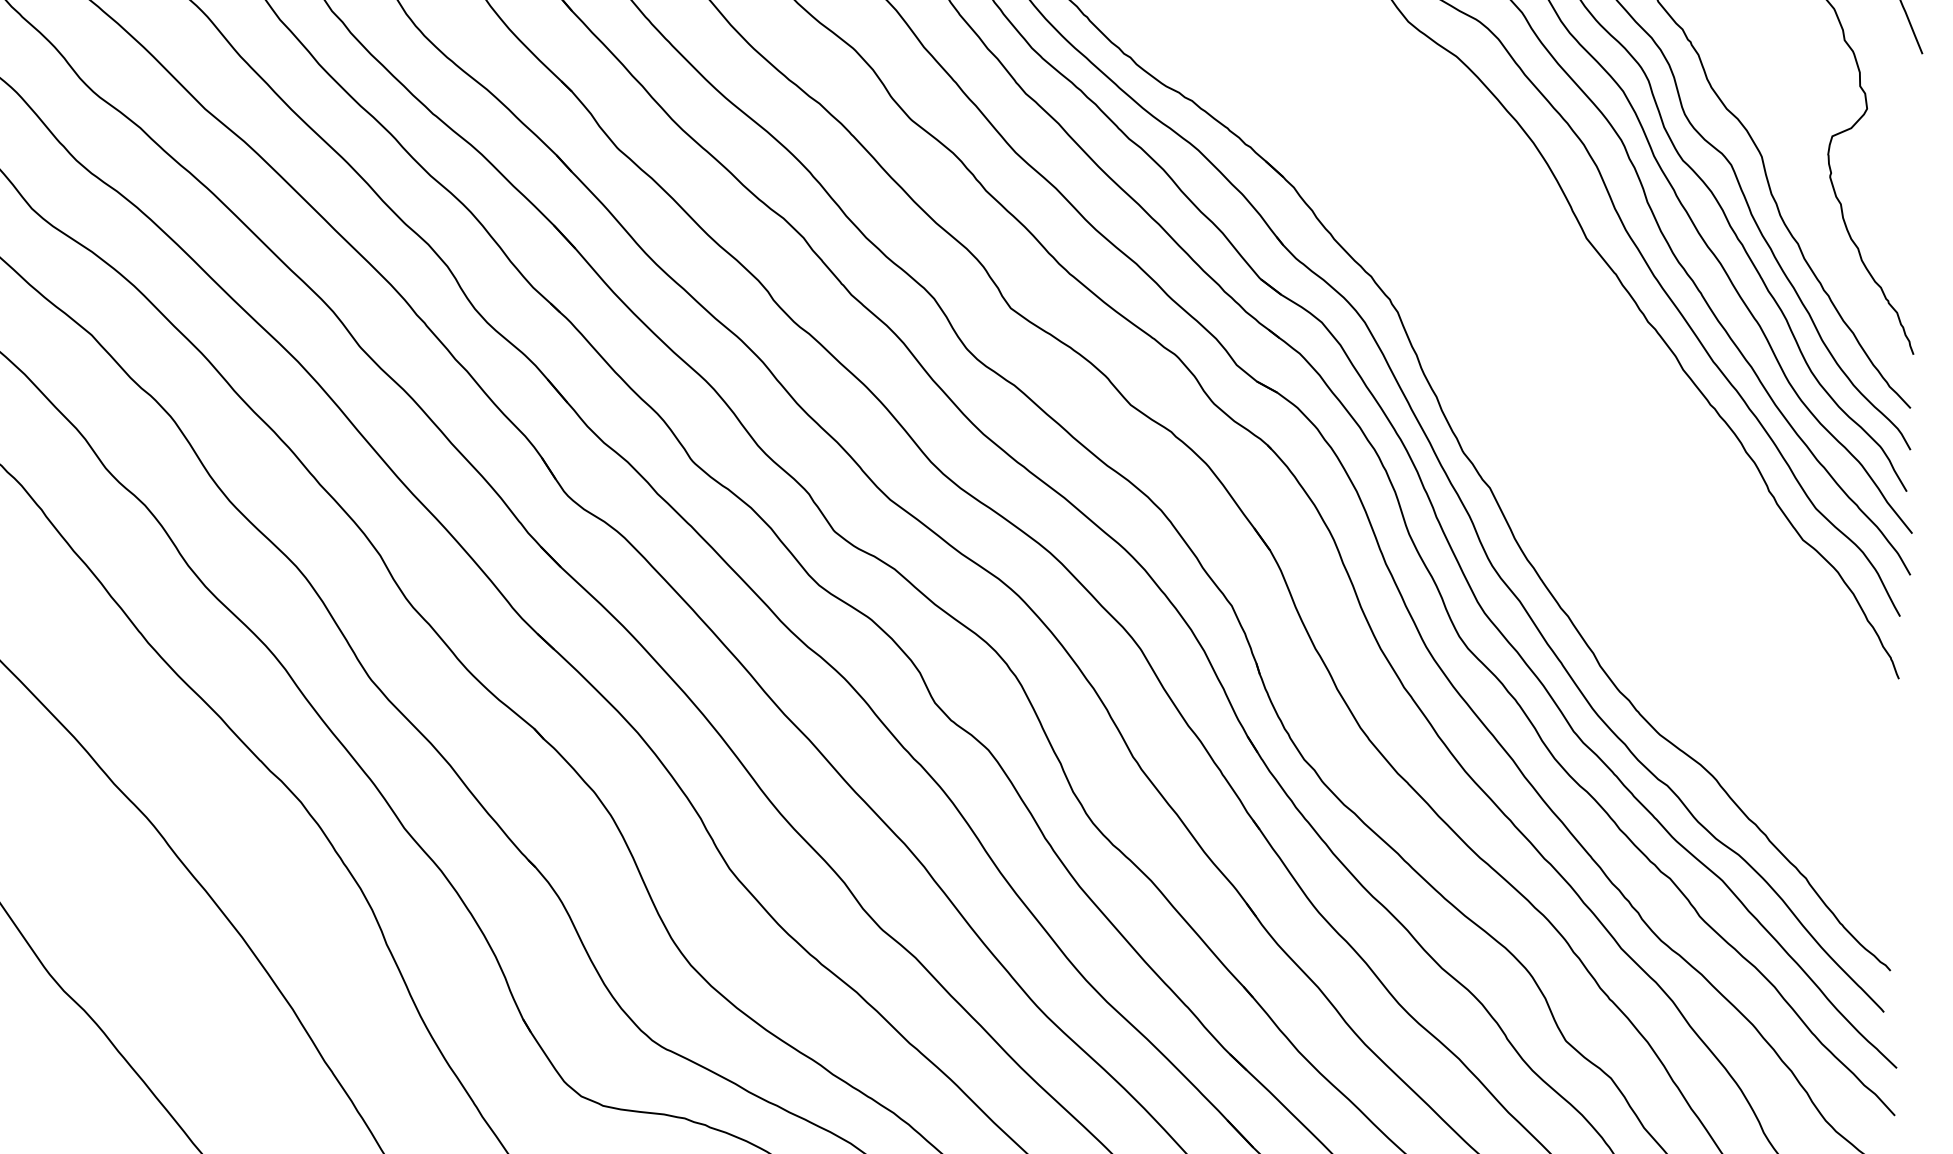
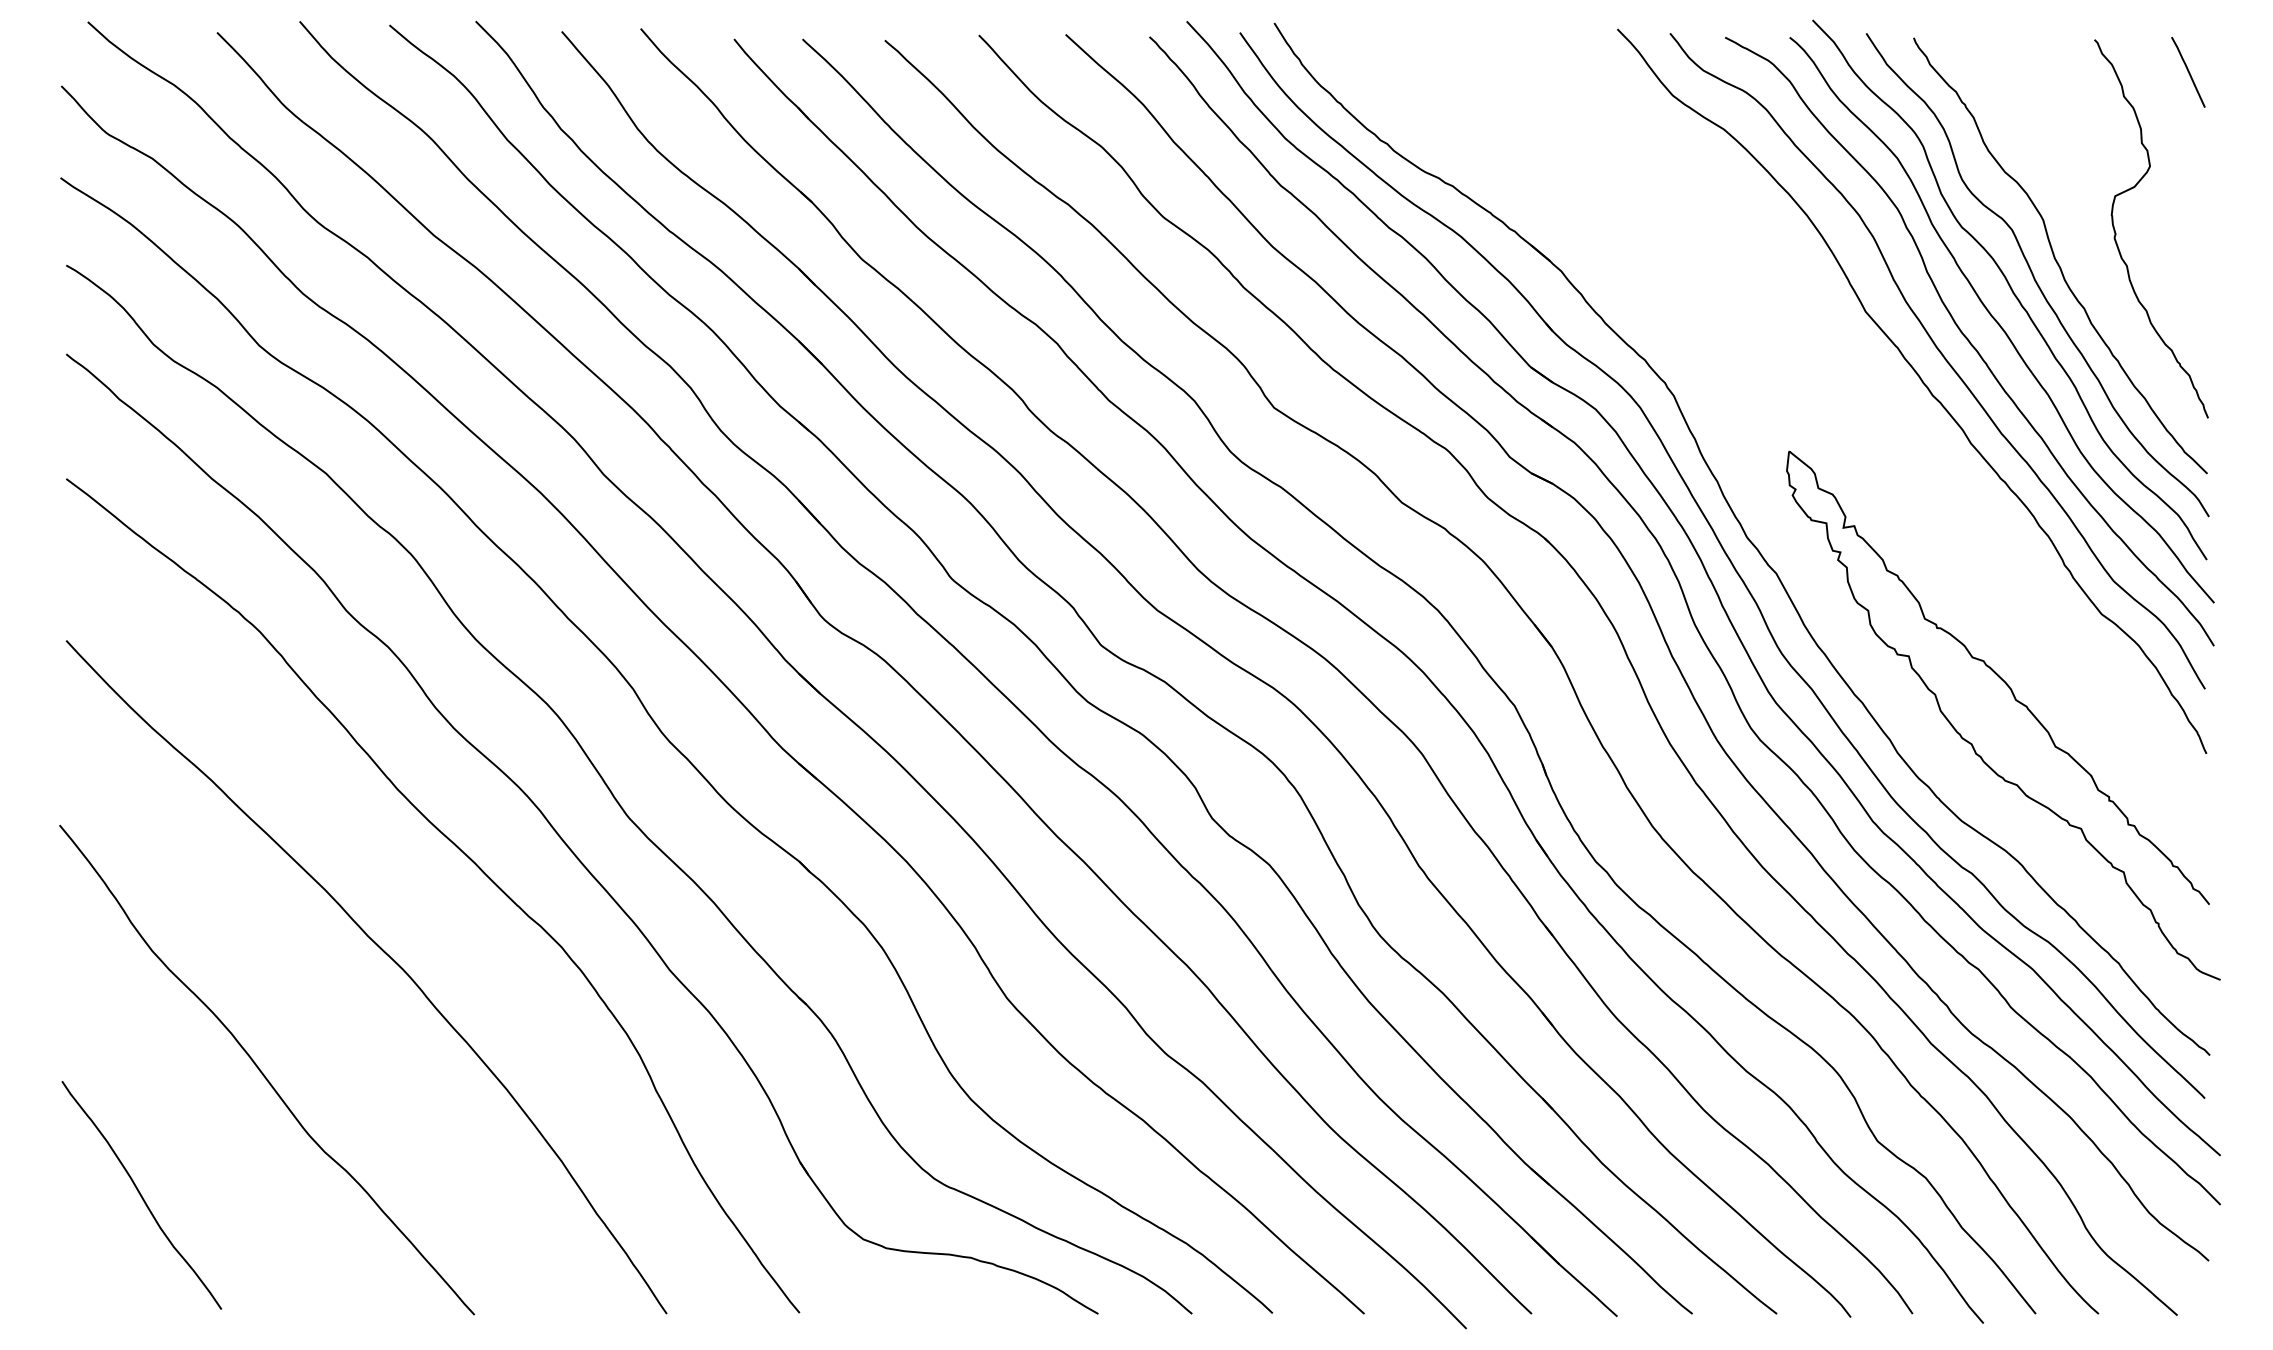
curve: (1717, 621) -> (2016, 701), added

